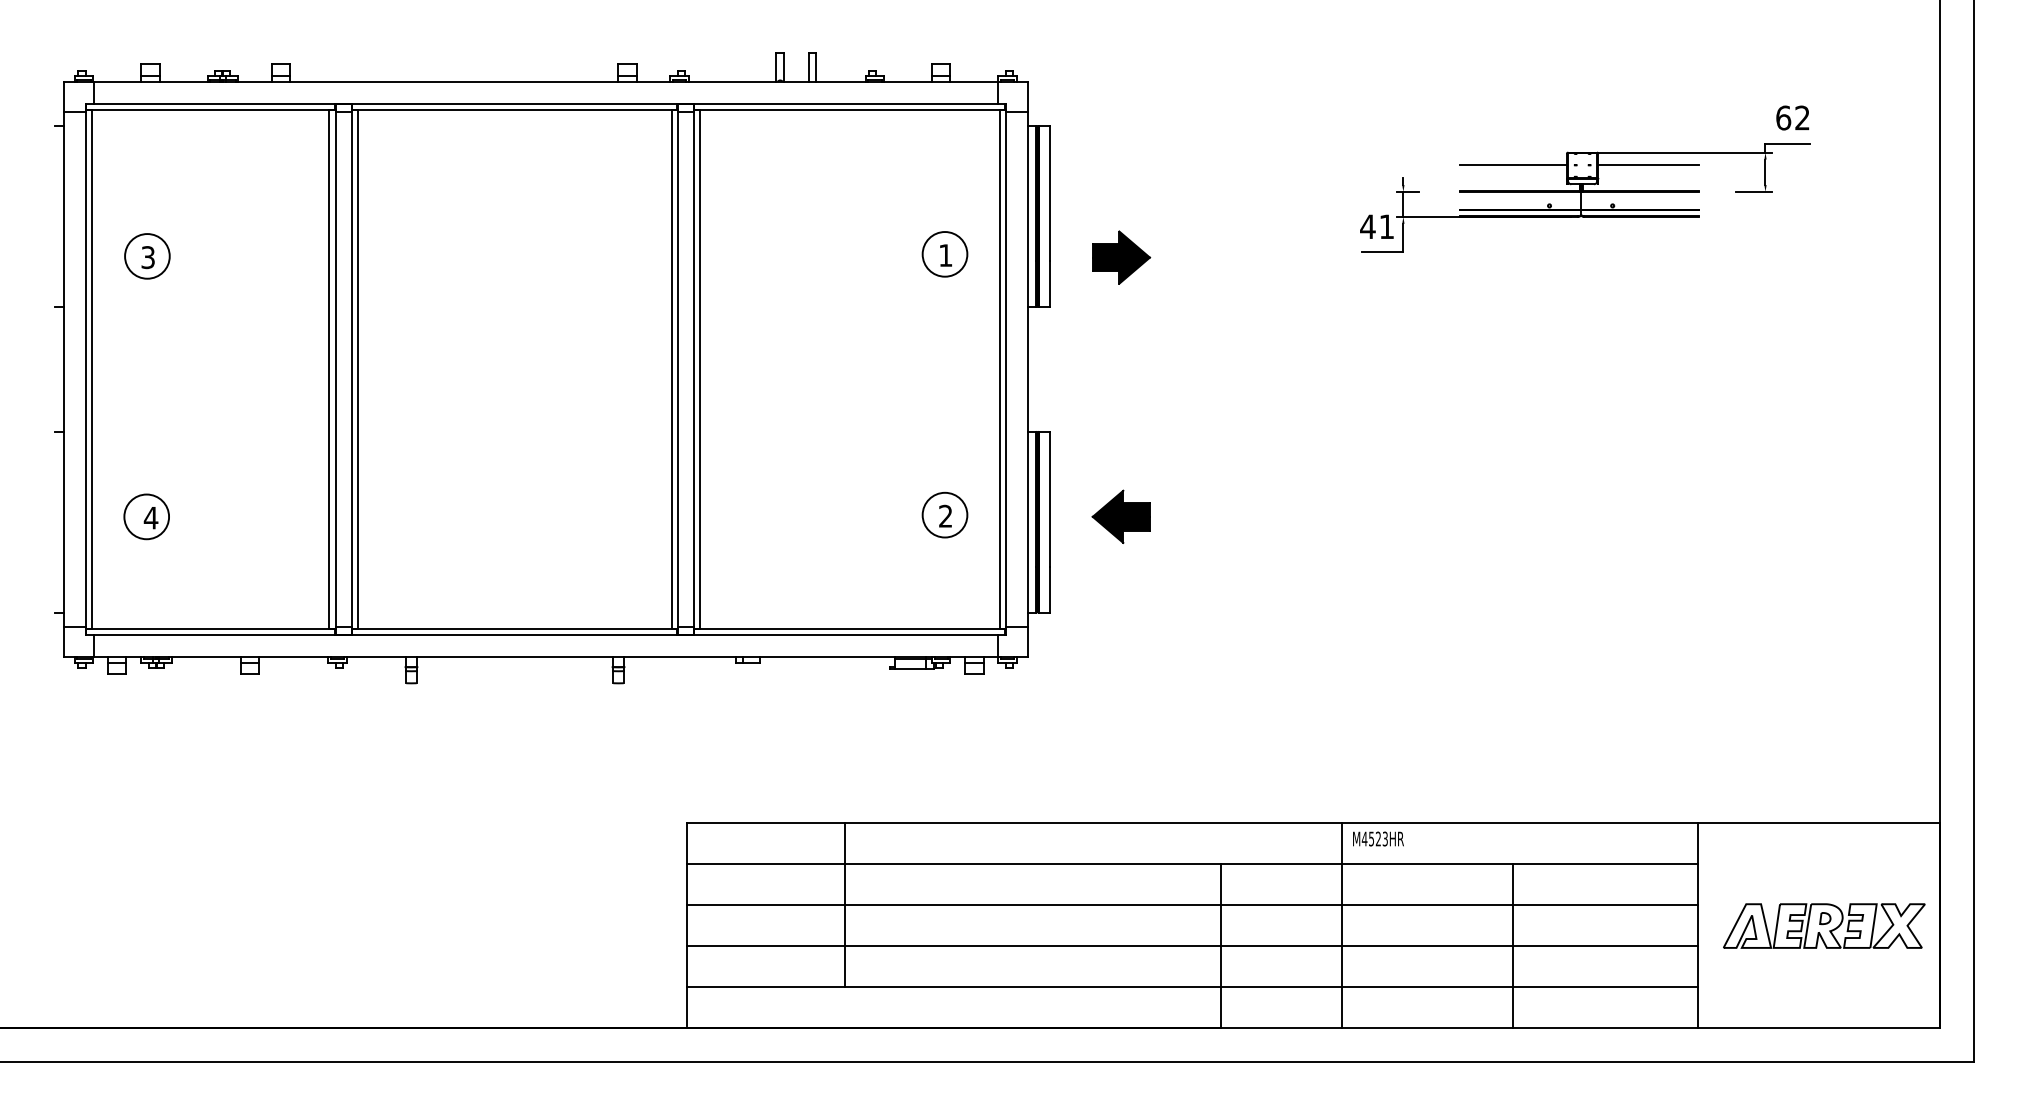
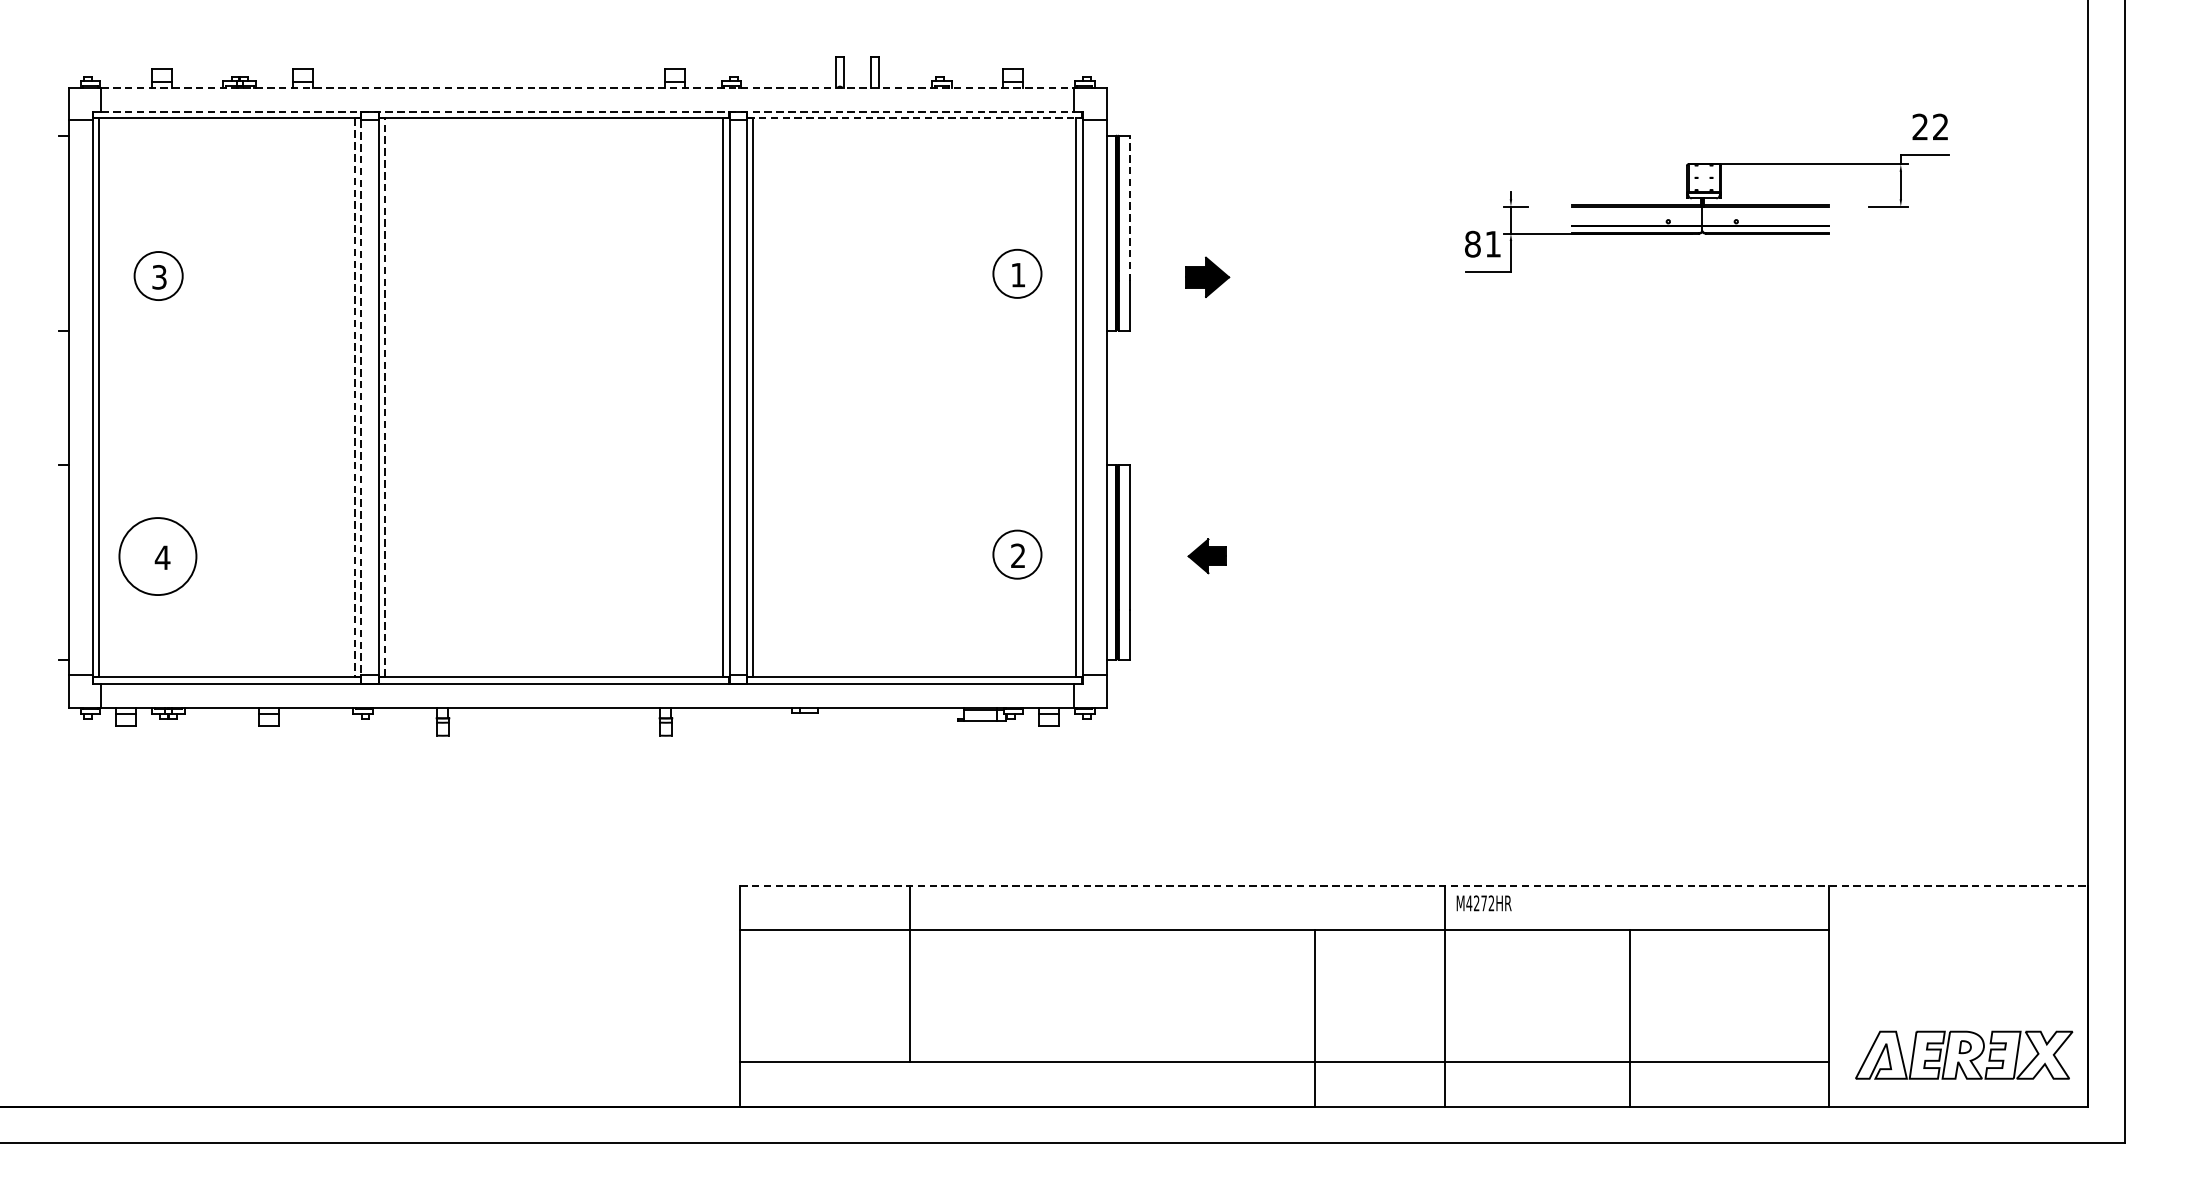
line: (545, 81) -> (587, 87), solid -> dashed
line: (545, 103) -> (587, 111), solid -> dashed
line: (849, 109) -> (914, 117), solid -> dashed
text: (1783, 117) -> (1920, 126), 62 -> 22
line: (1513, 165) -> (1629, 178), removed
line: (1648, 165) -> (1774, 178), removed
line: (1049, 193) -> (1129, 208), solid -> dashed
text: (1367, 226) -> (1472, 243), 41 -> 81
part: (1121, 257) -> (1207, 277), size x0.7
line: (357, 368) -> (384, 396), solid -> dashed
line: (329, 369) -> (354, 397), solid -> dashed
line: (335, 369) -> (361, 397), solid -> dashed
circle: (146, 516) -> (157, 556), size x1.6
part: (1120, 516) -> (1206, 556), size x0.6
line: (1314, 822) -> (1415, 885), solid -> dashed
text: (1378, 838) -> (1484, 902), M4523HR -> M4272HR
line: (1192, 904) -> (1283, 973), removed
part: (1824, 925) -> (1964, 1054), moved
line: (1192, 945) -> (1283, 1018), removed

